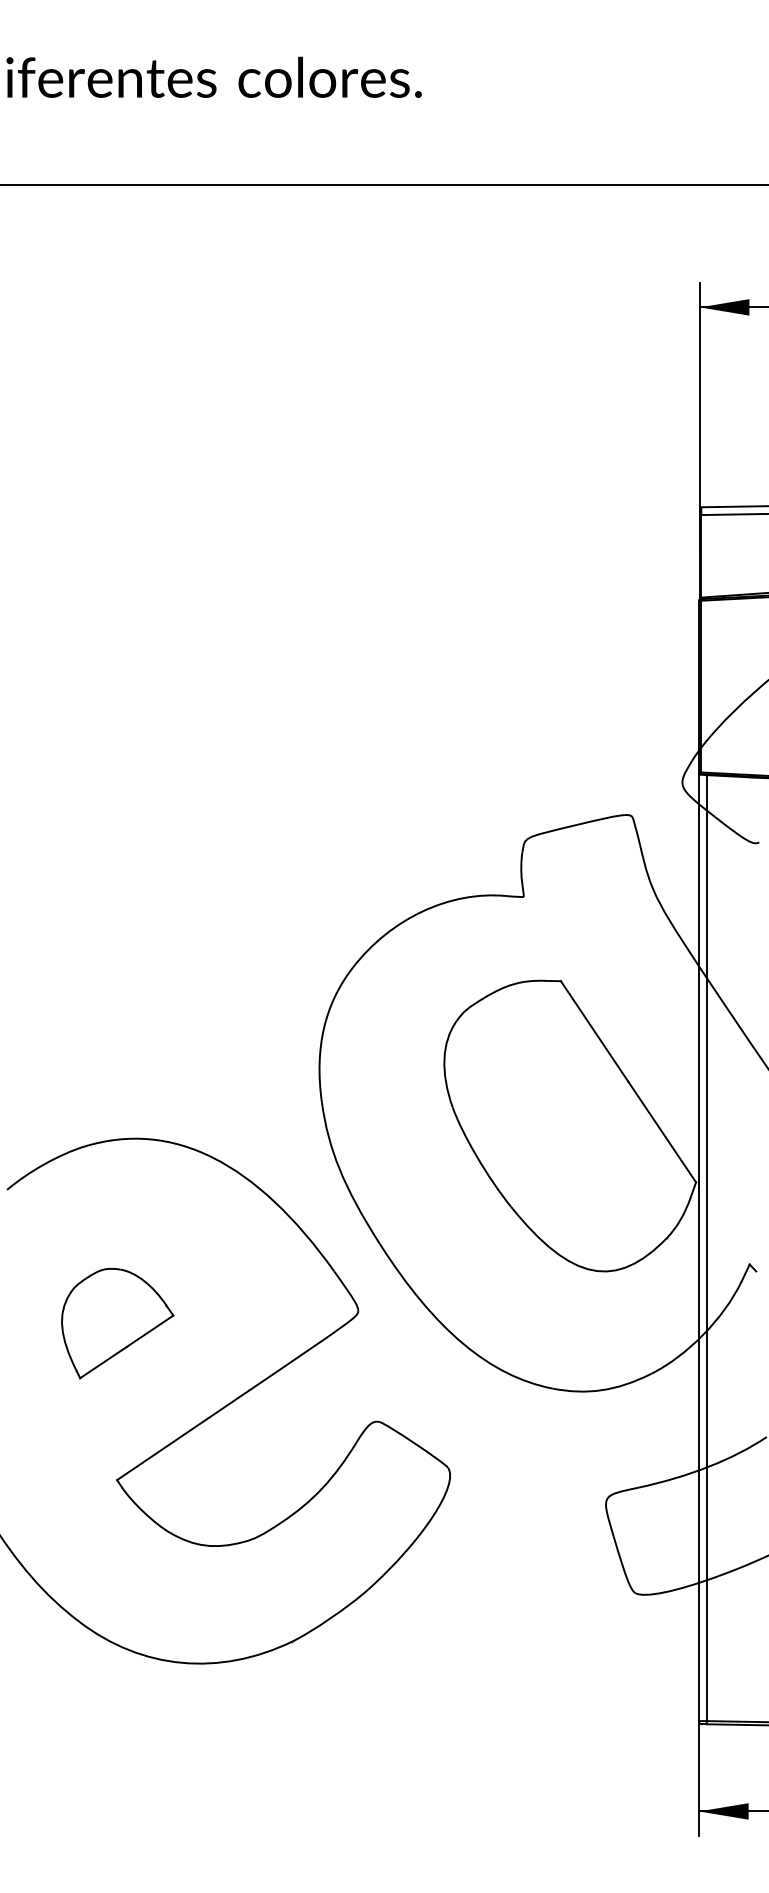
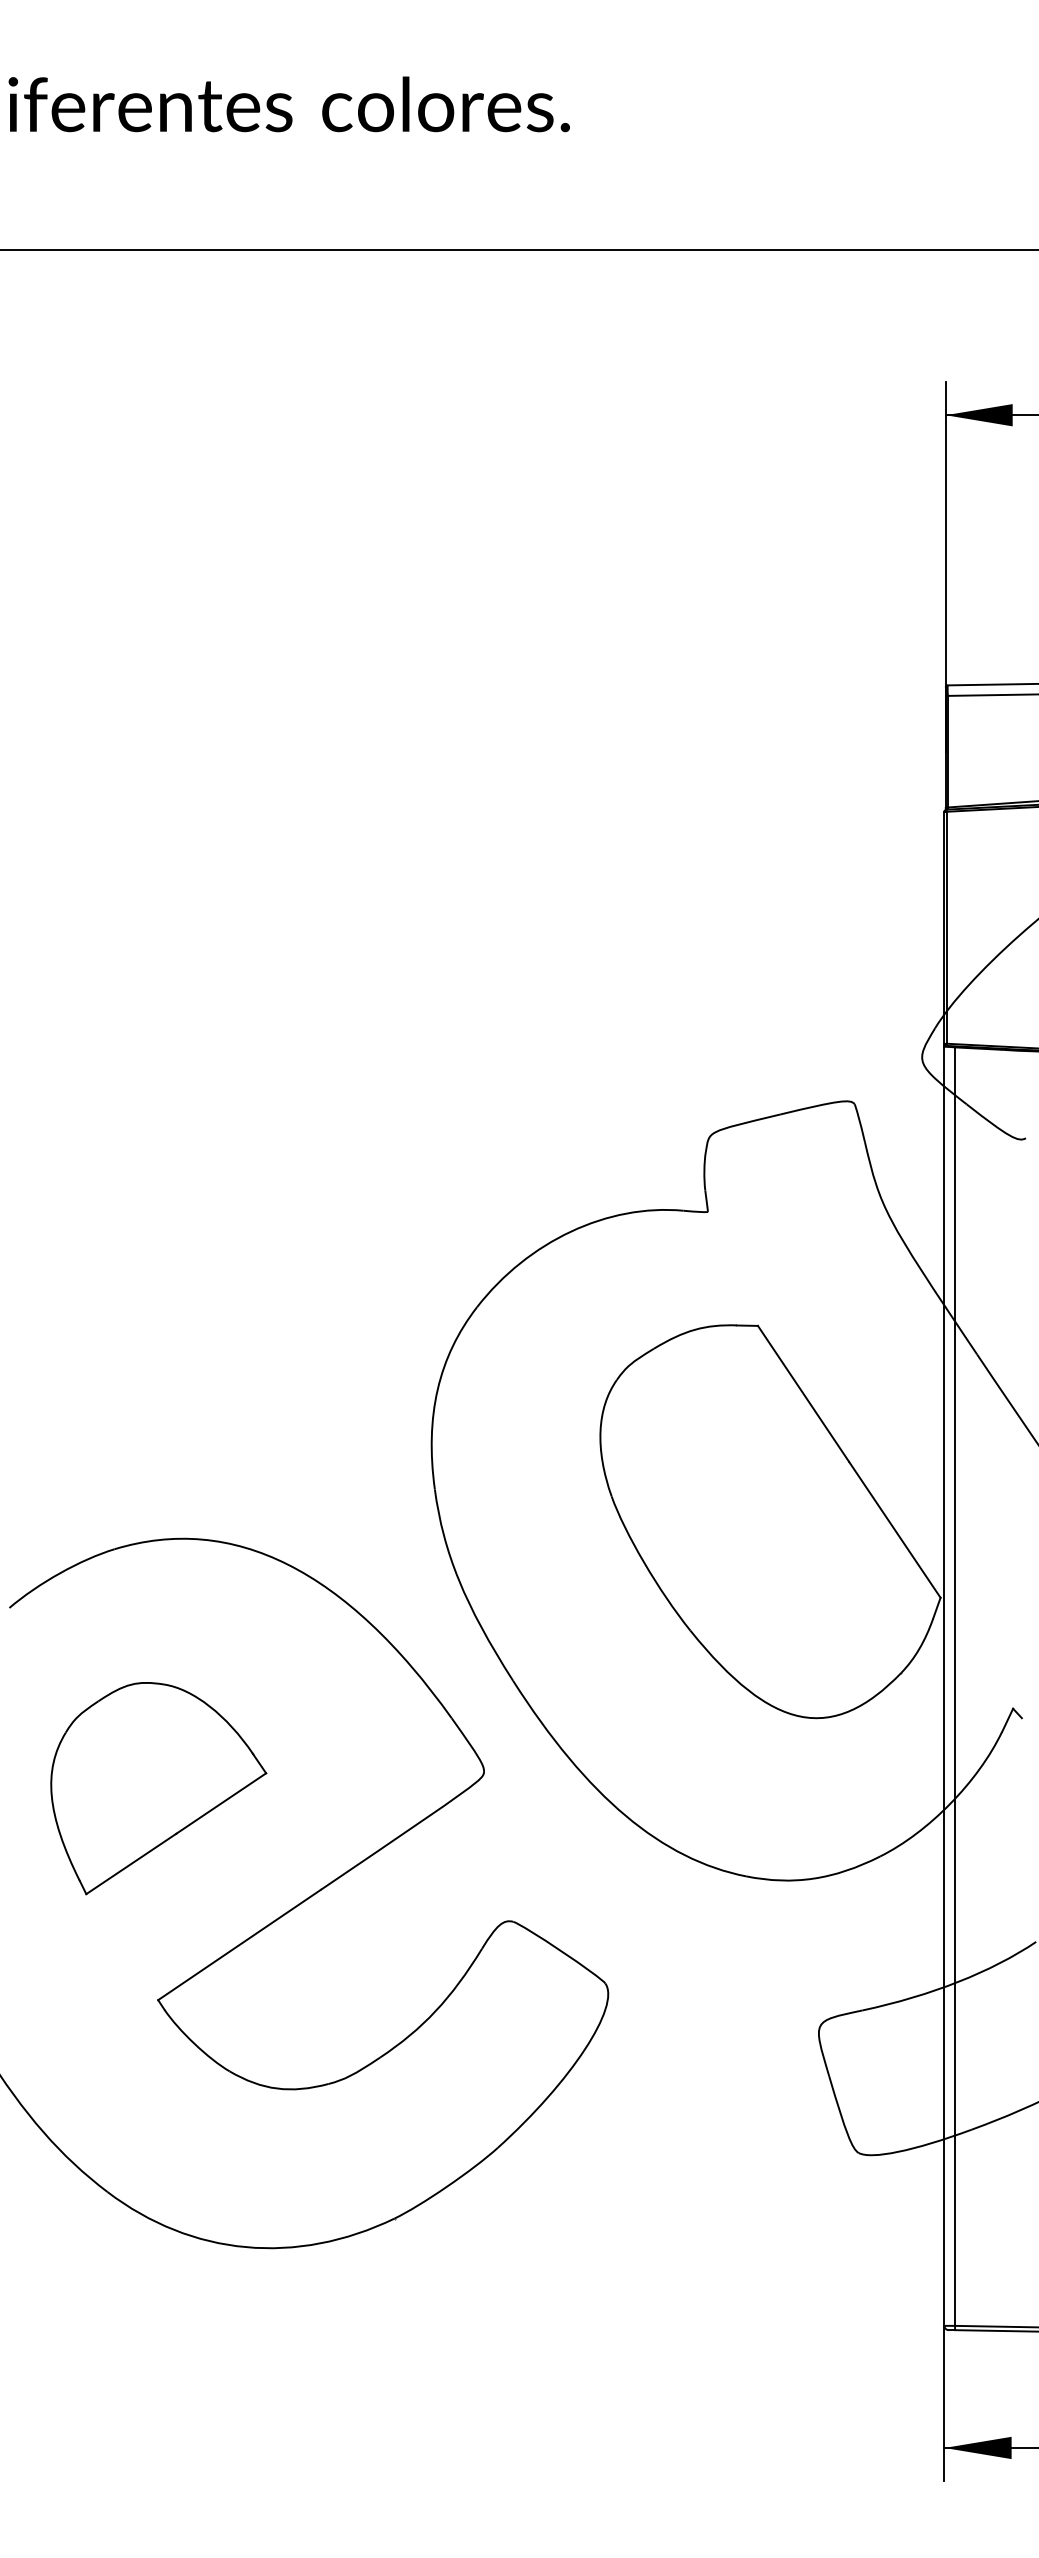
part: (117, 1323) -> (158, 1788), size x1.43

